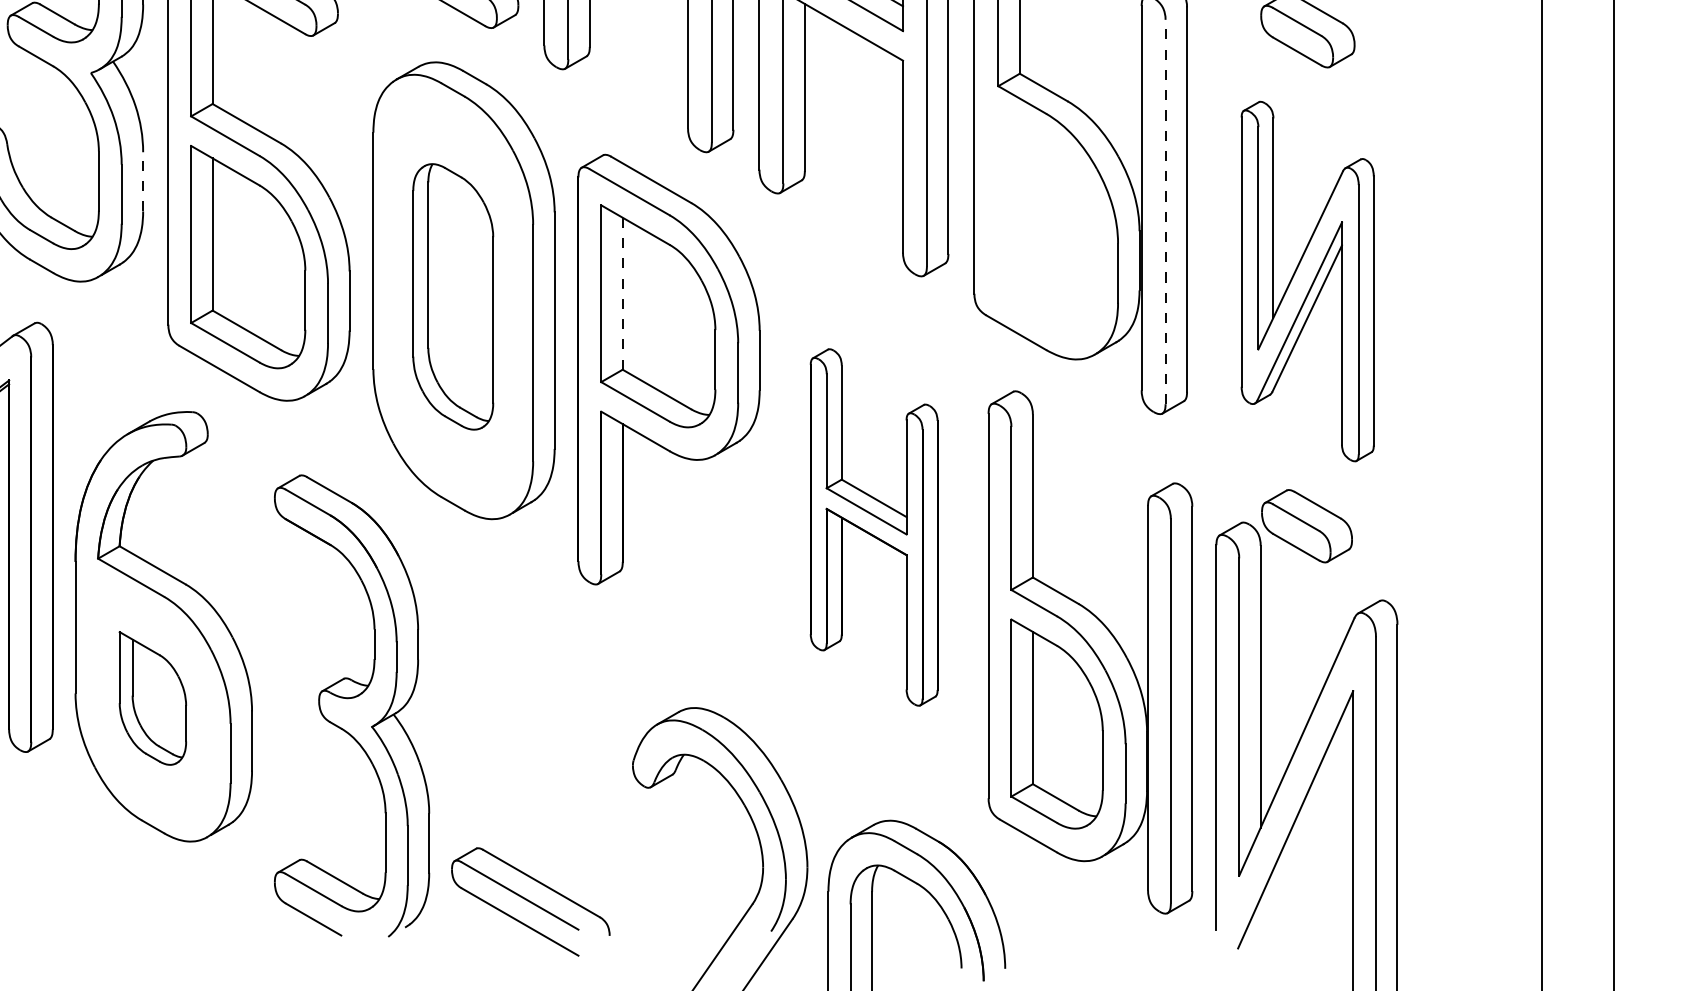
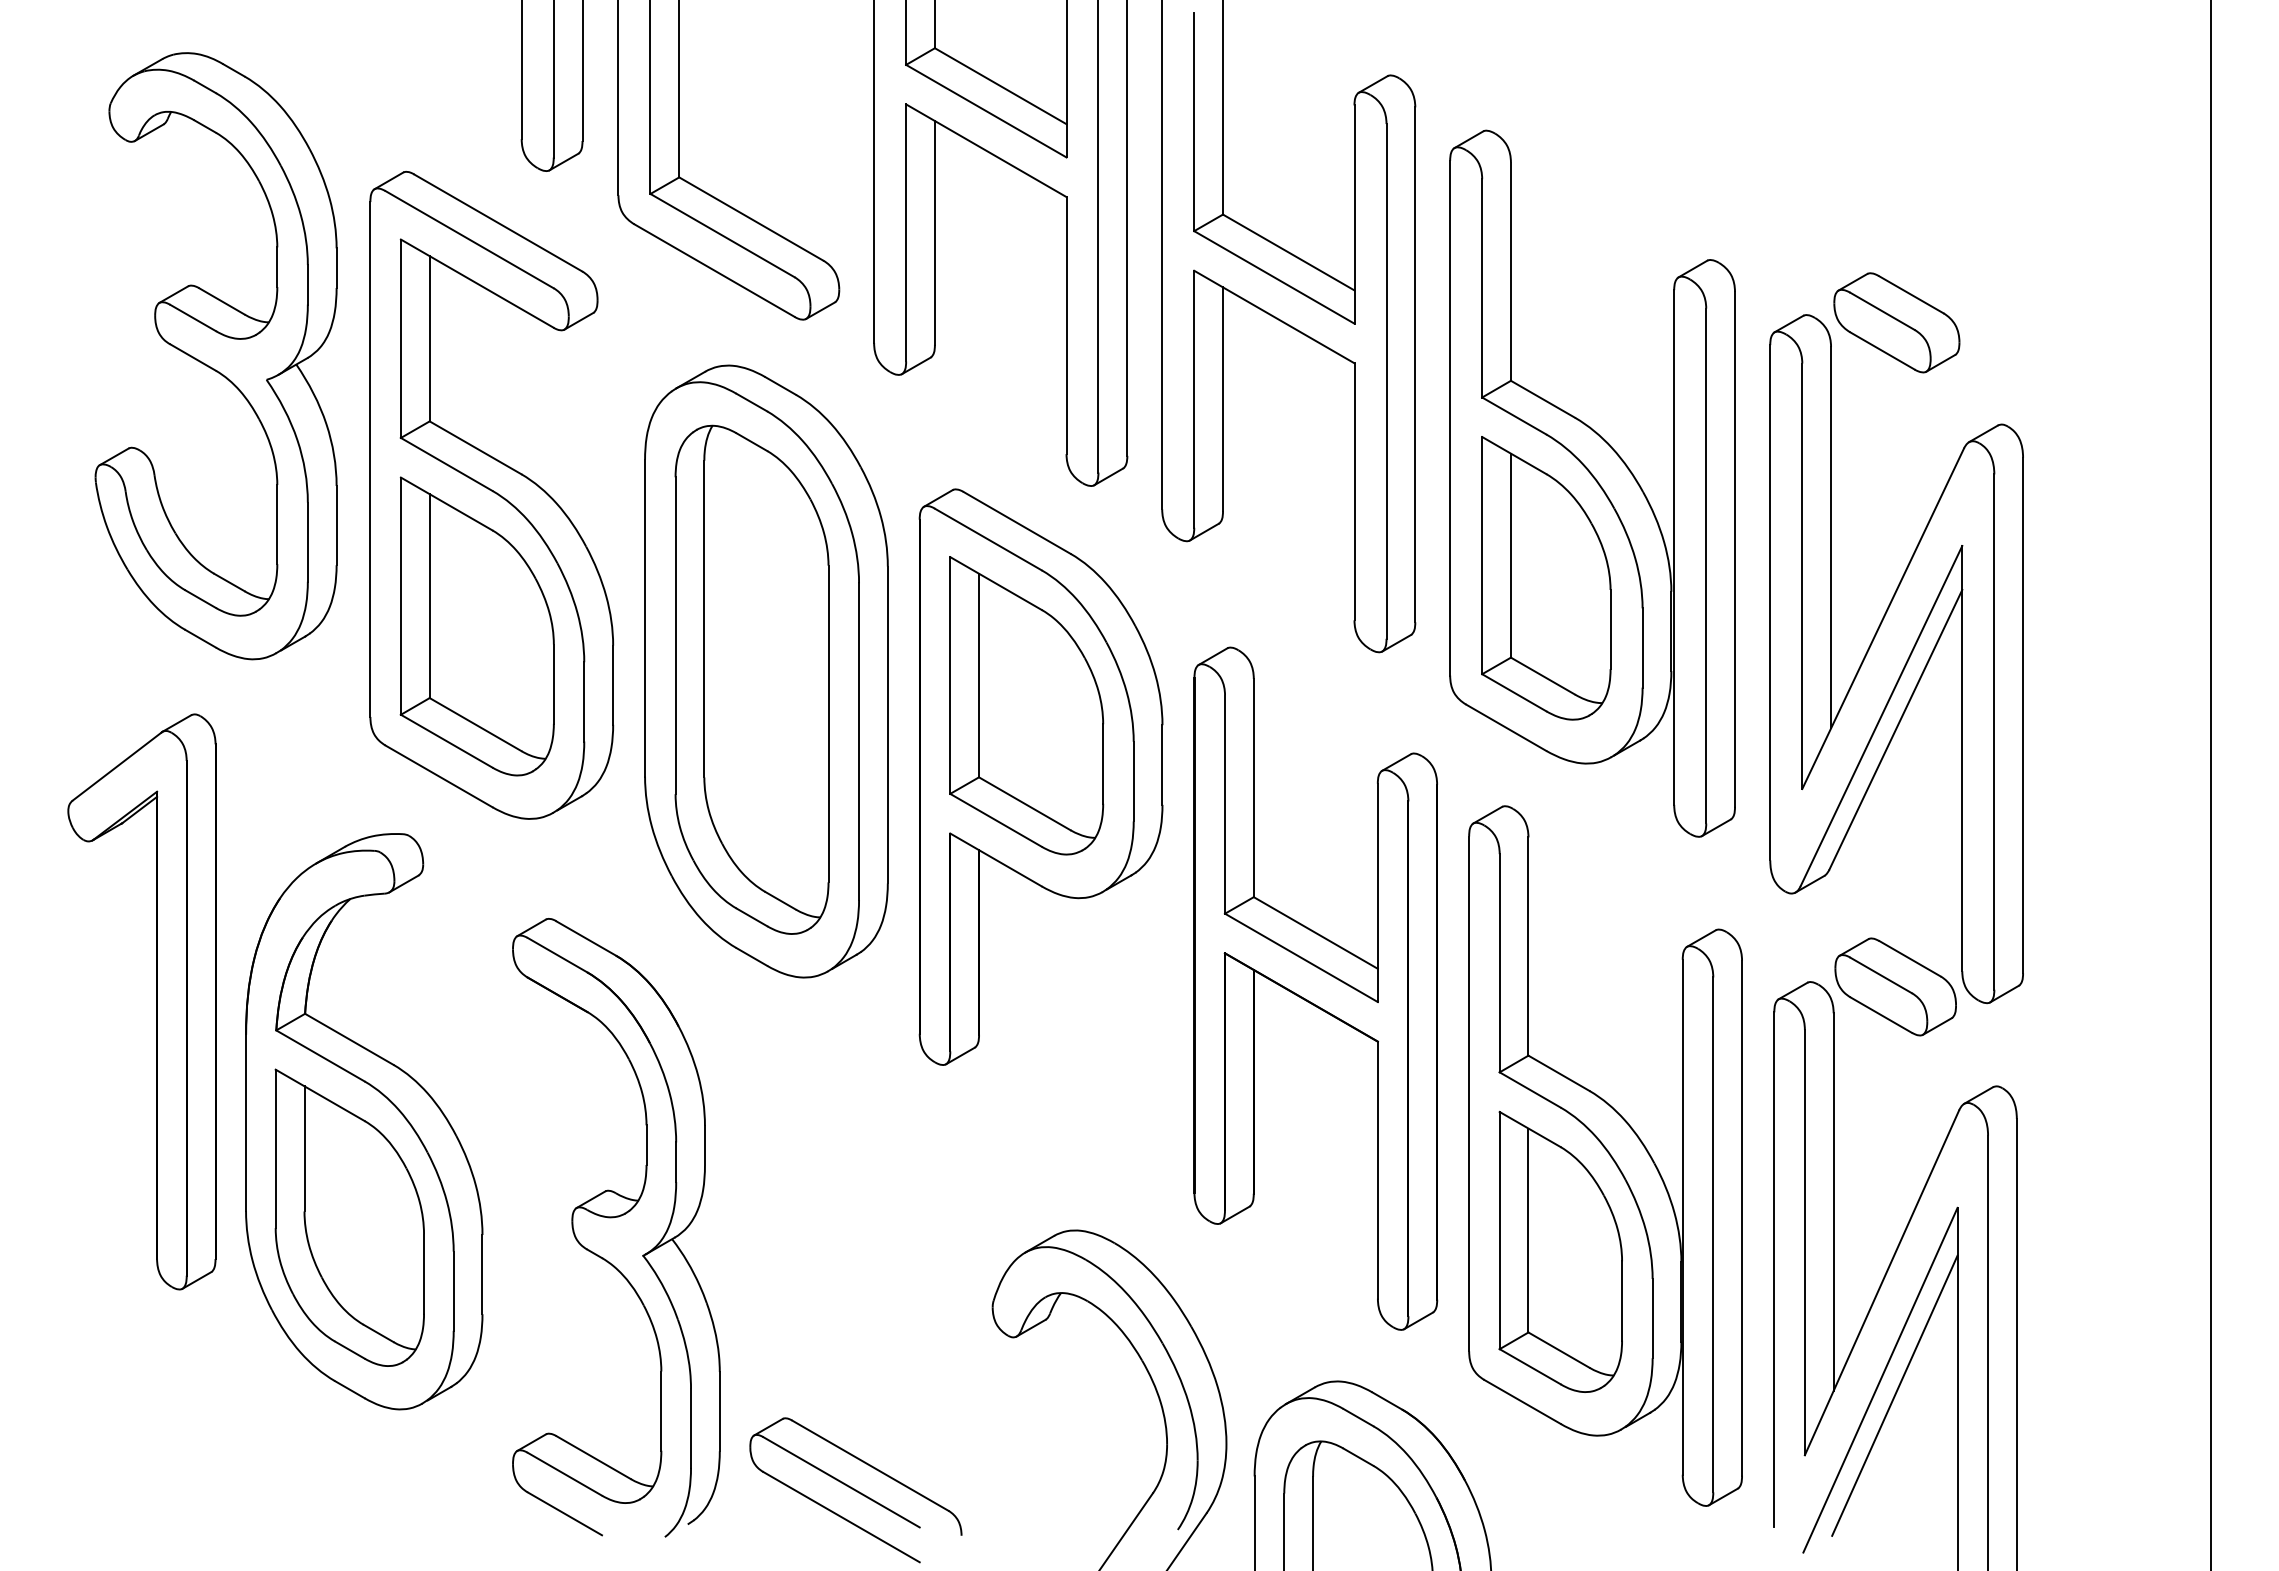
line: (143, 181) -> (336, 525), dashed -> solid
line: (1165, 211) -> (1706, 565), dashed -> solid
part: (1046, 221) -> (1546, 578), added
part: (1307, 281) -> (1896, 659), size x1.43
line: (623, 293) -> (979, 675), dashed -> solid
part: (452, 296) -> (751, 679), size x1.43
part: (873, 527) -> (1315, 988), size x1.43
part: (152, 698) -> (349, 1217), size x1.67
line: (1306, 831) -> (1894, 1395), added

